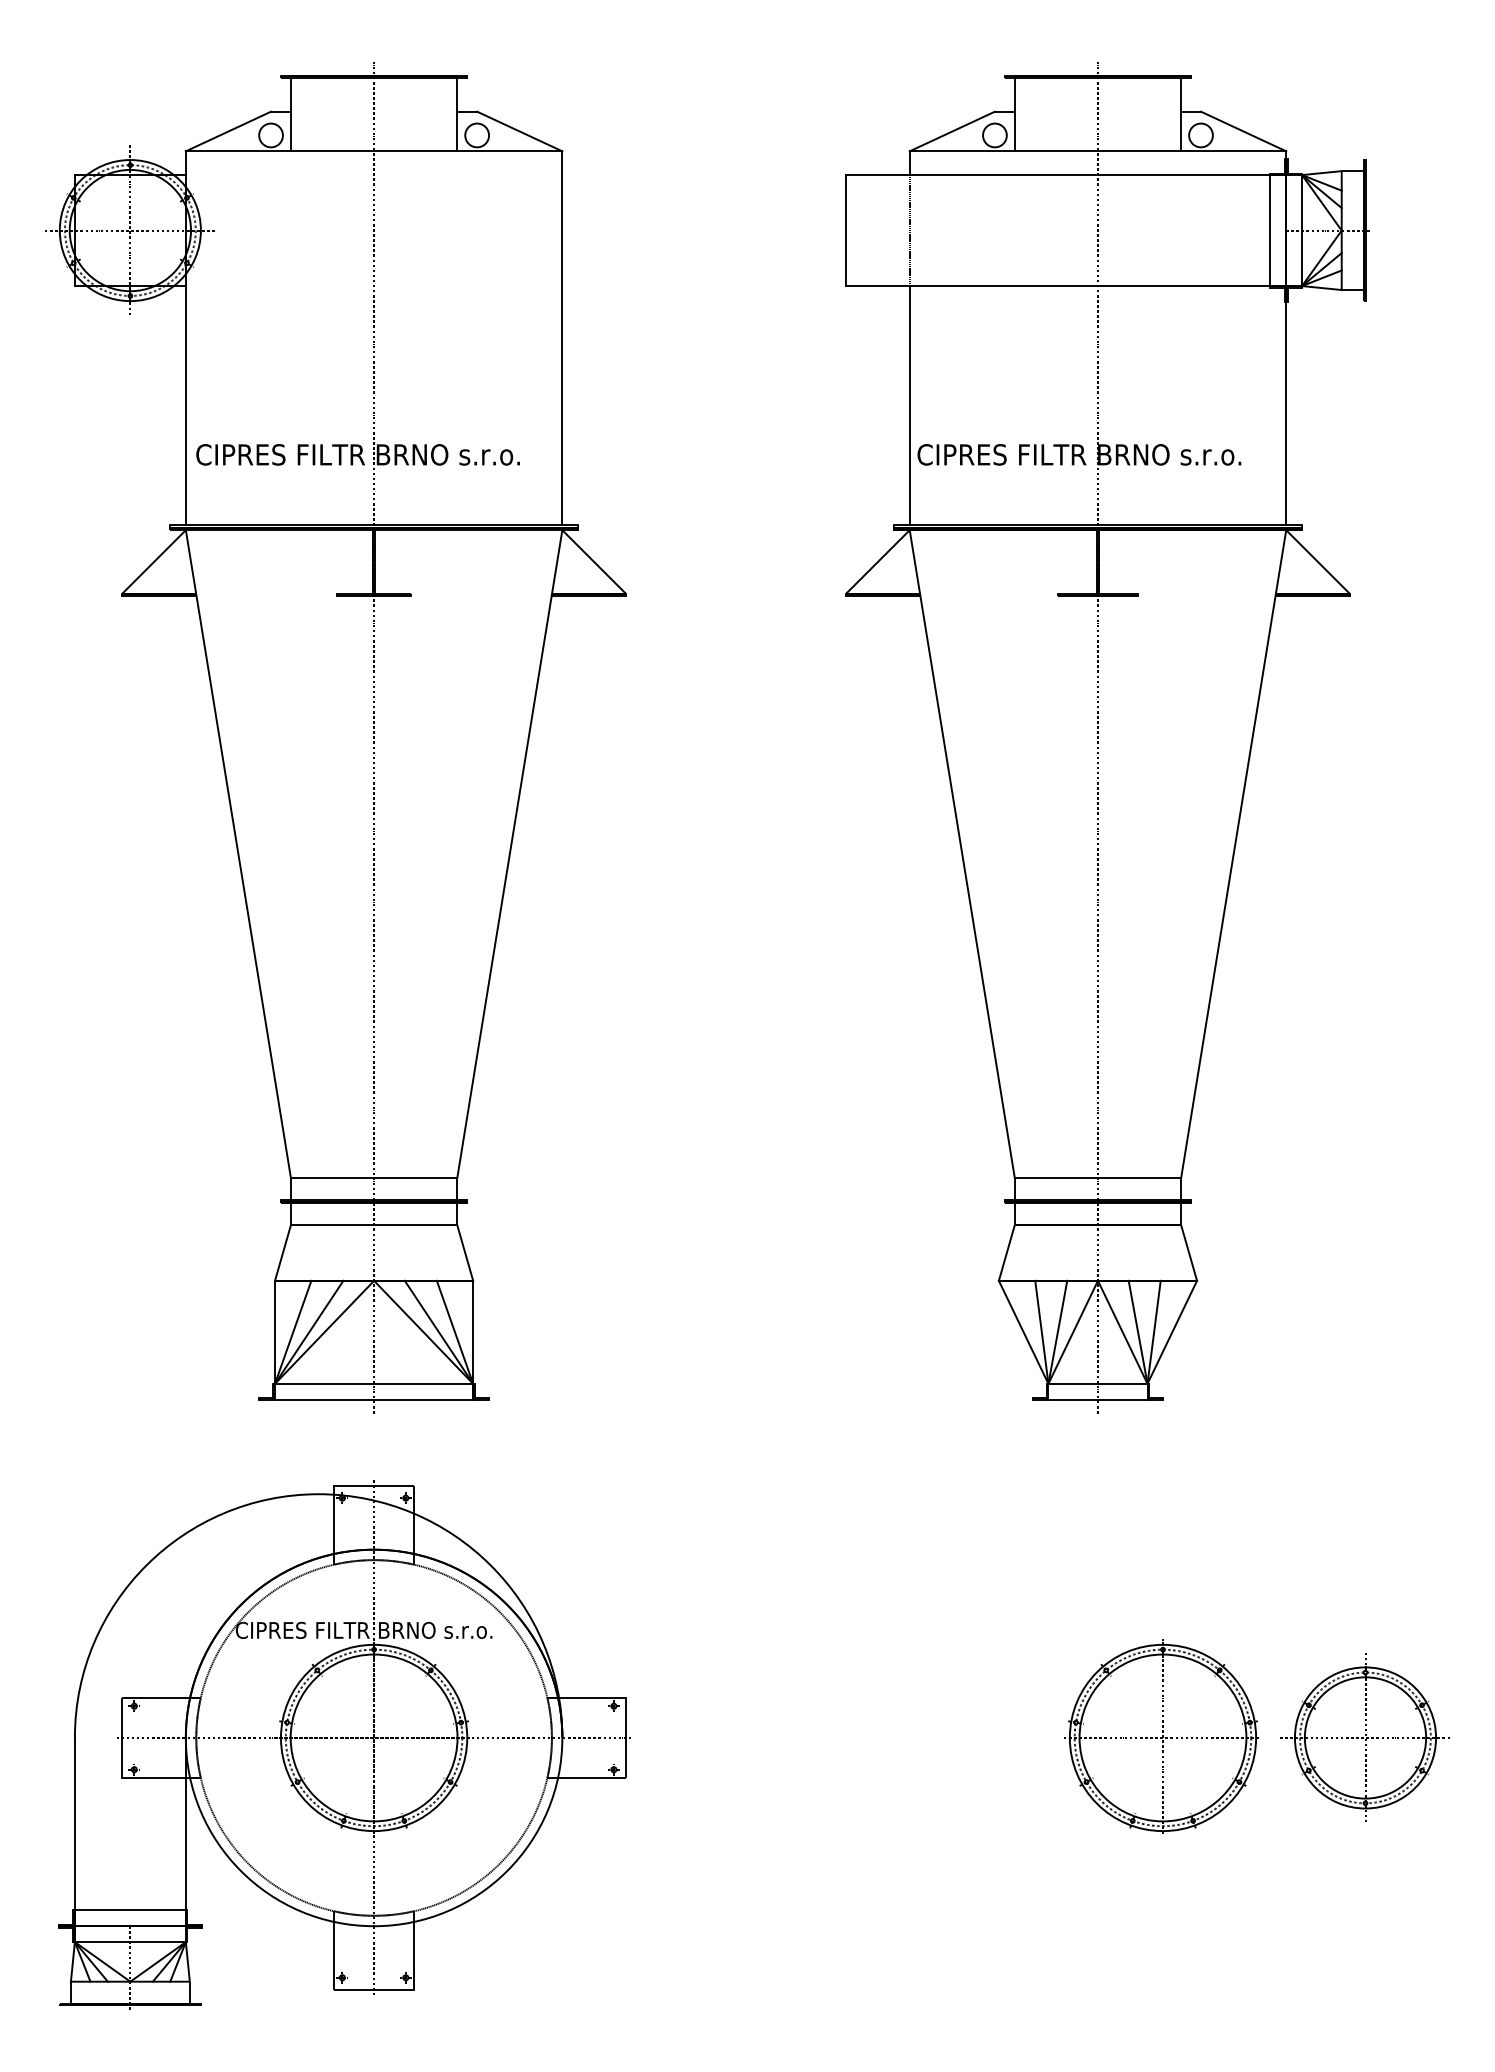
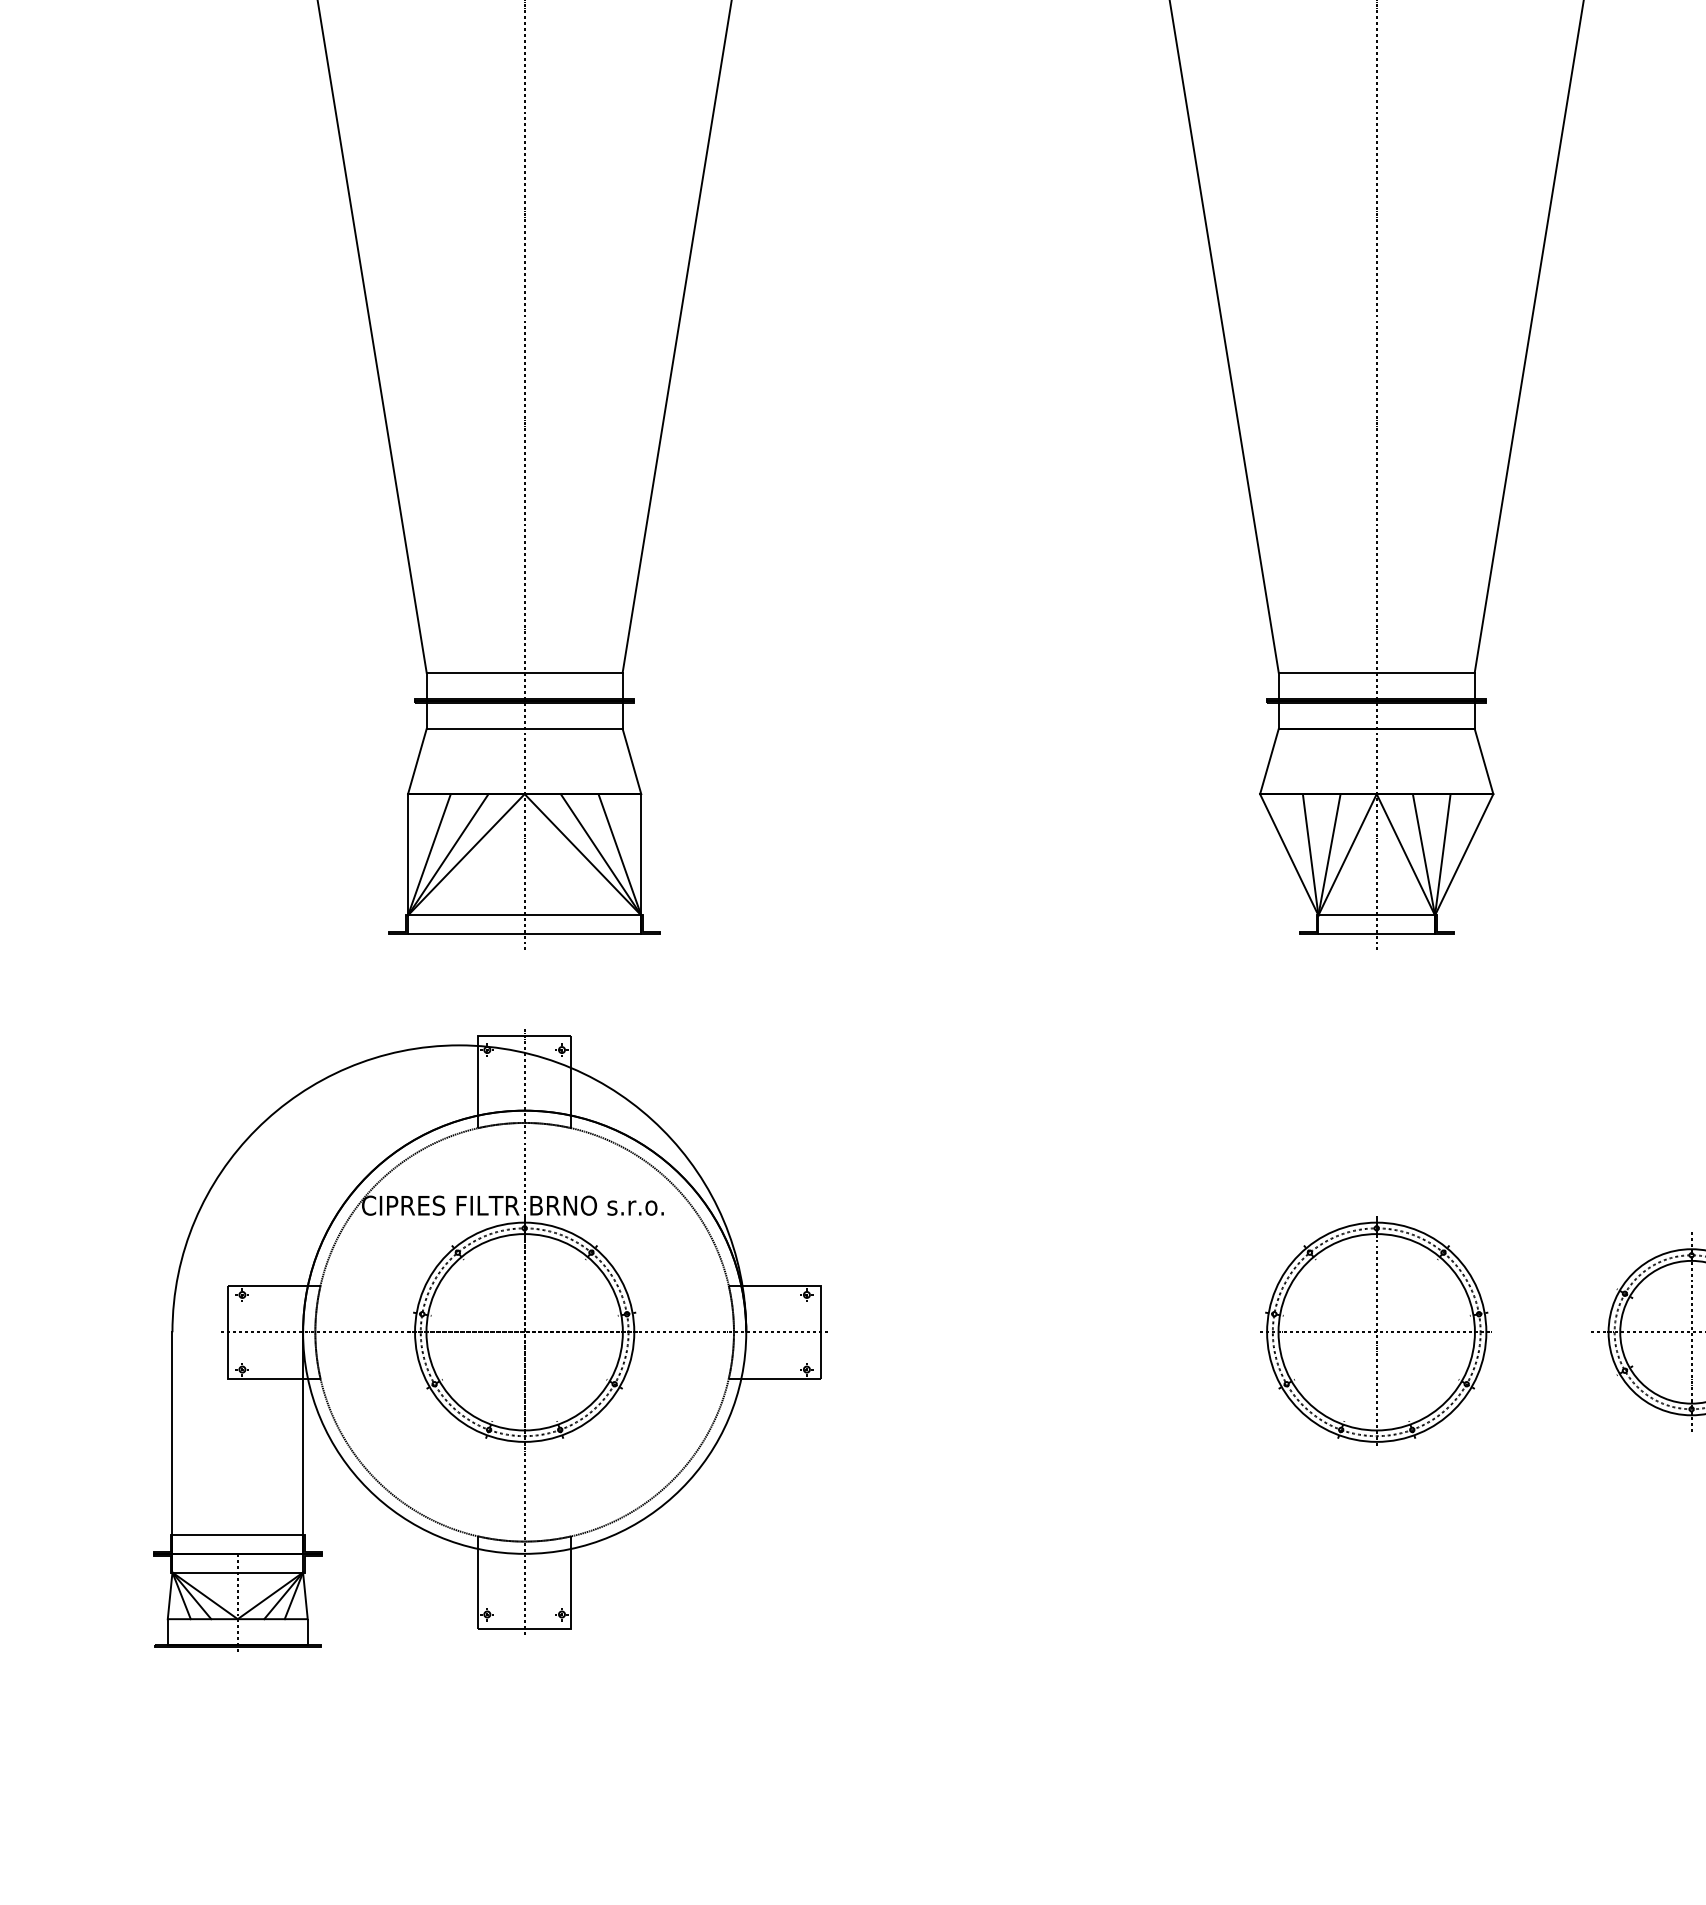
part: (1161, 1736) -> (1374, 1330), moved

